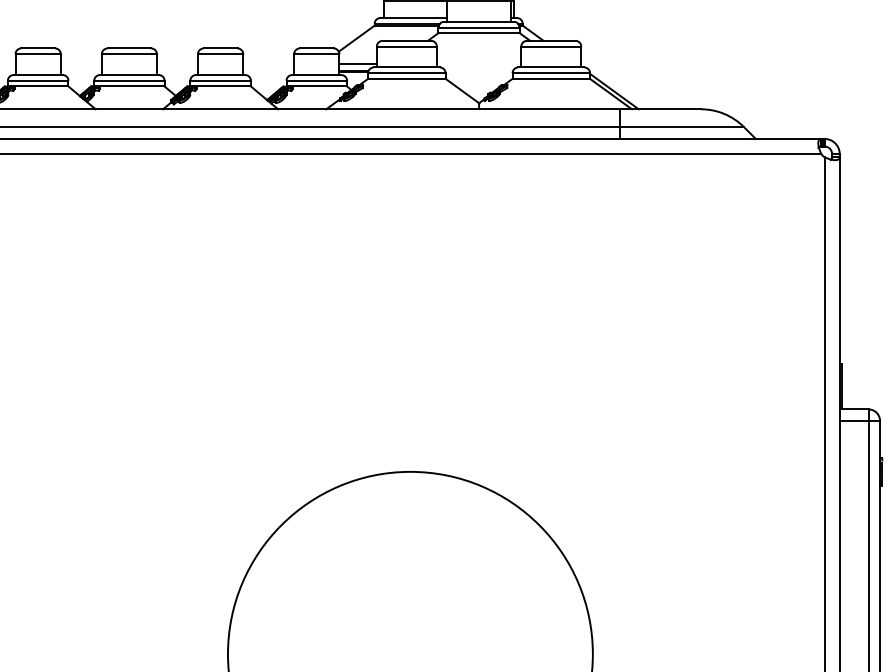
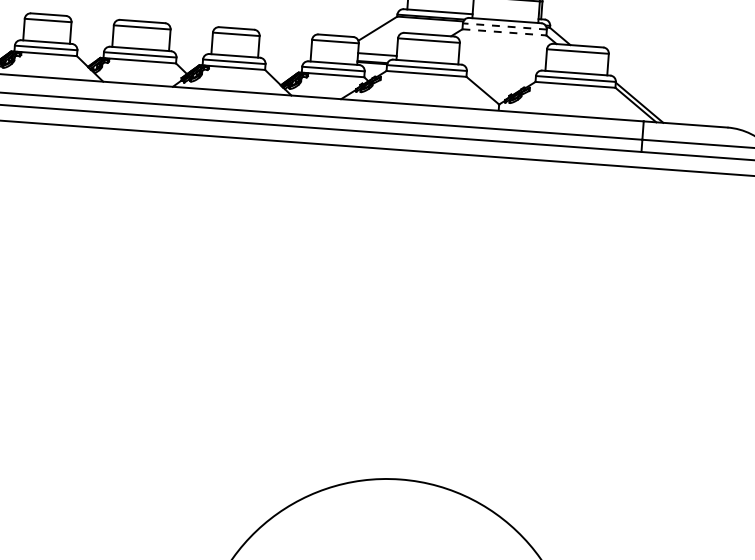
line: (479, 27) -> (505, 26), solid -> dashed
line: (479, 33) -> (504, 32), solid -> dashed

